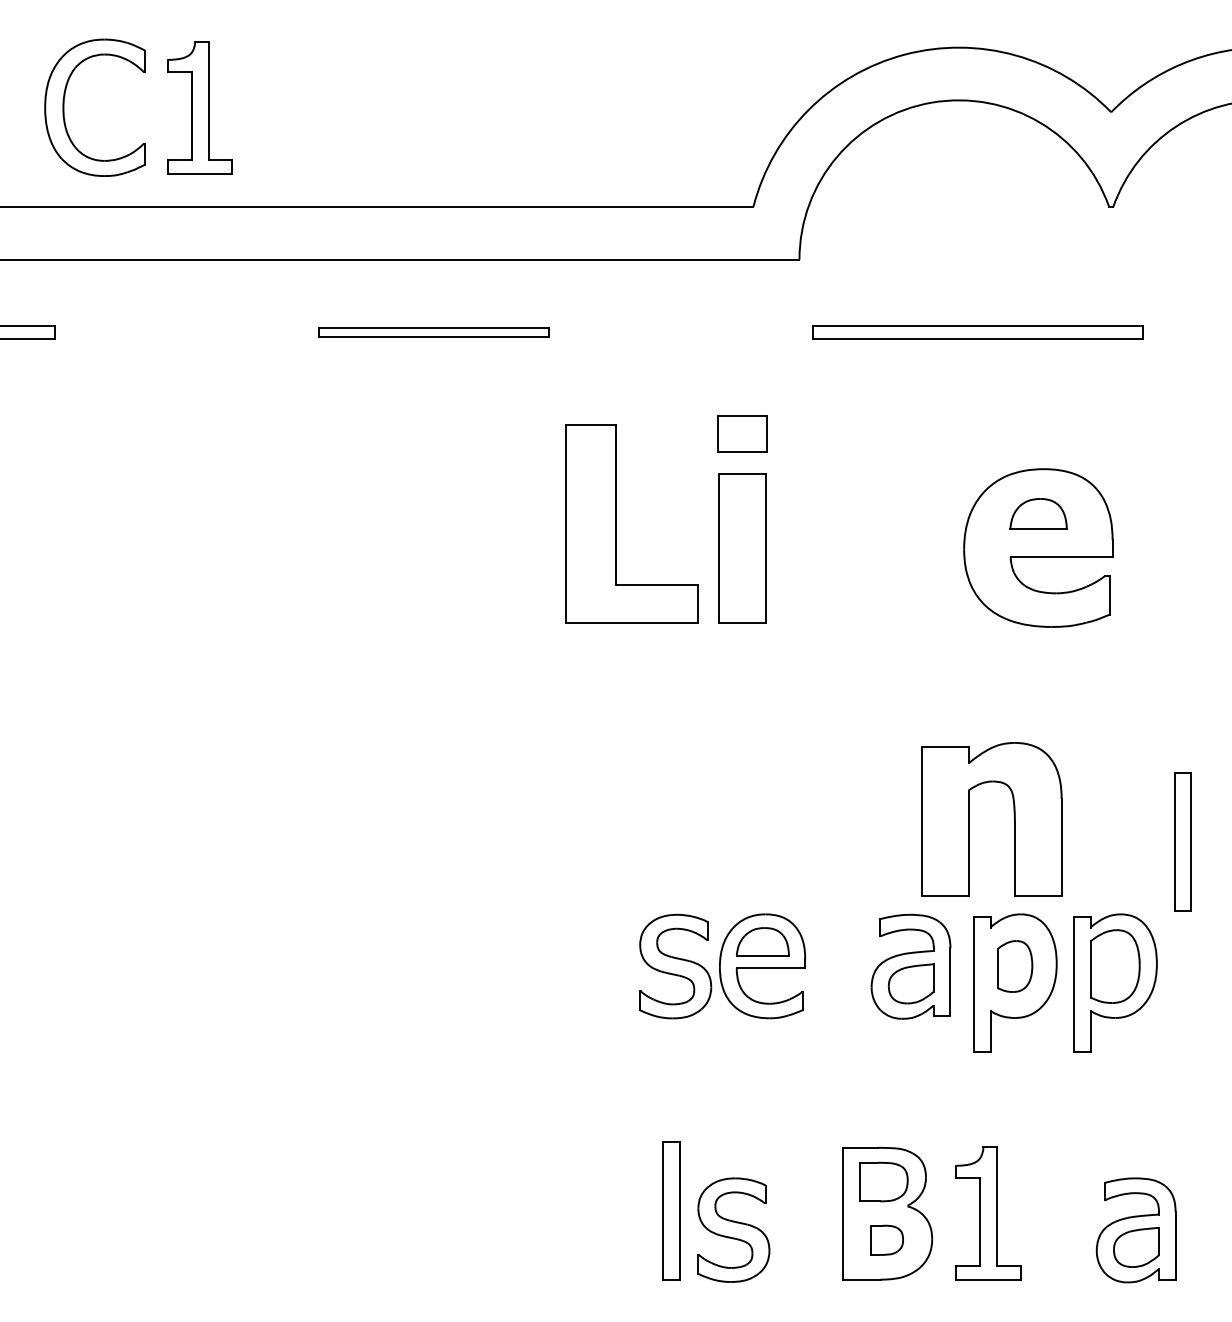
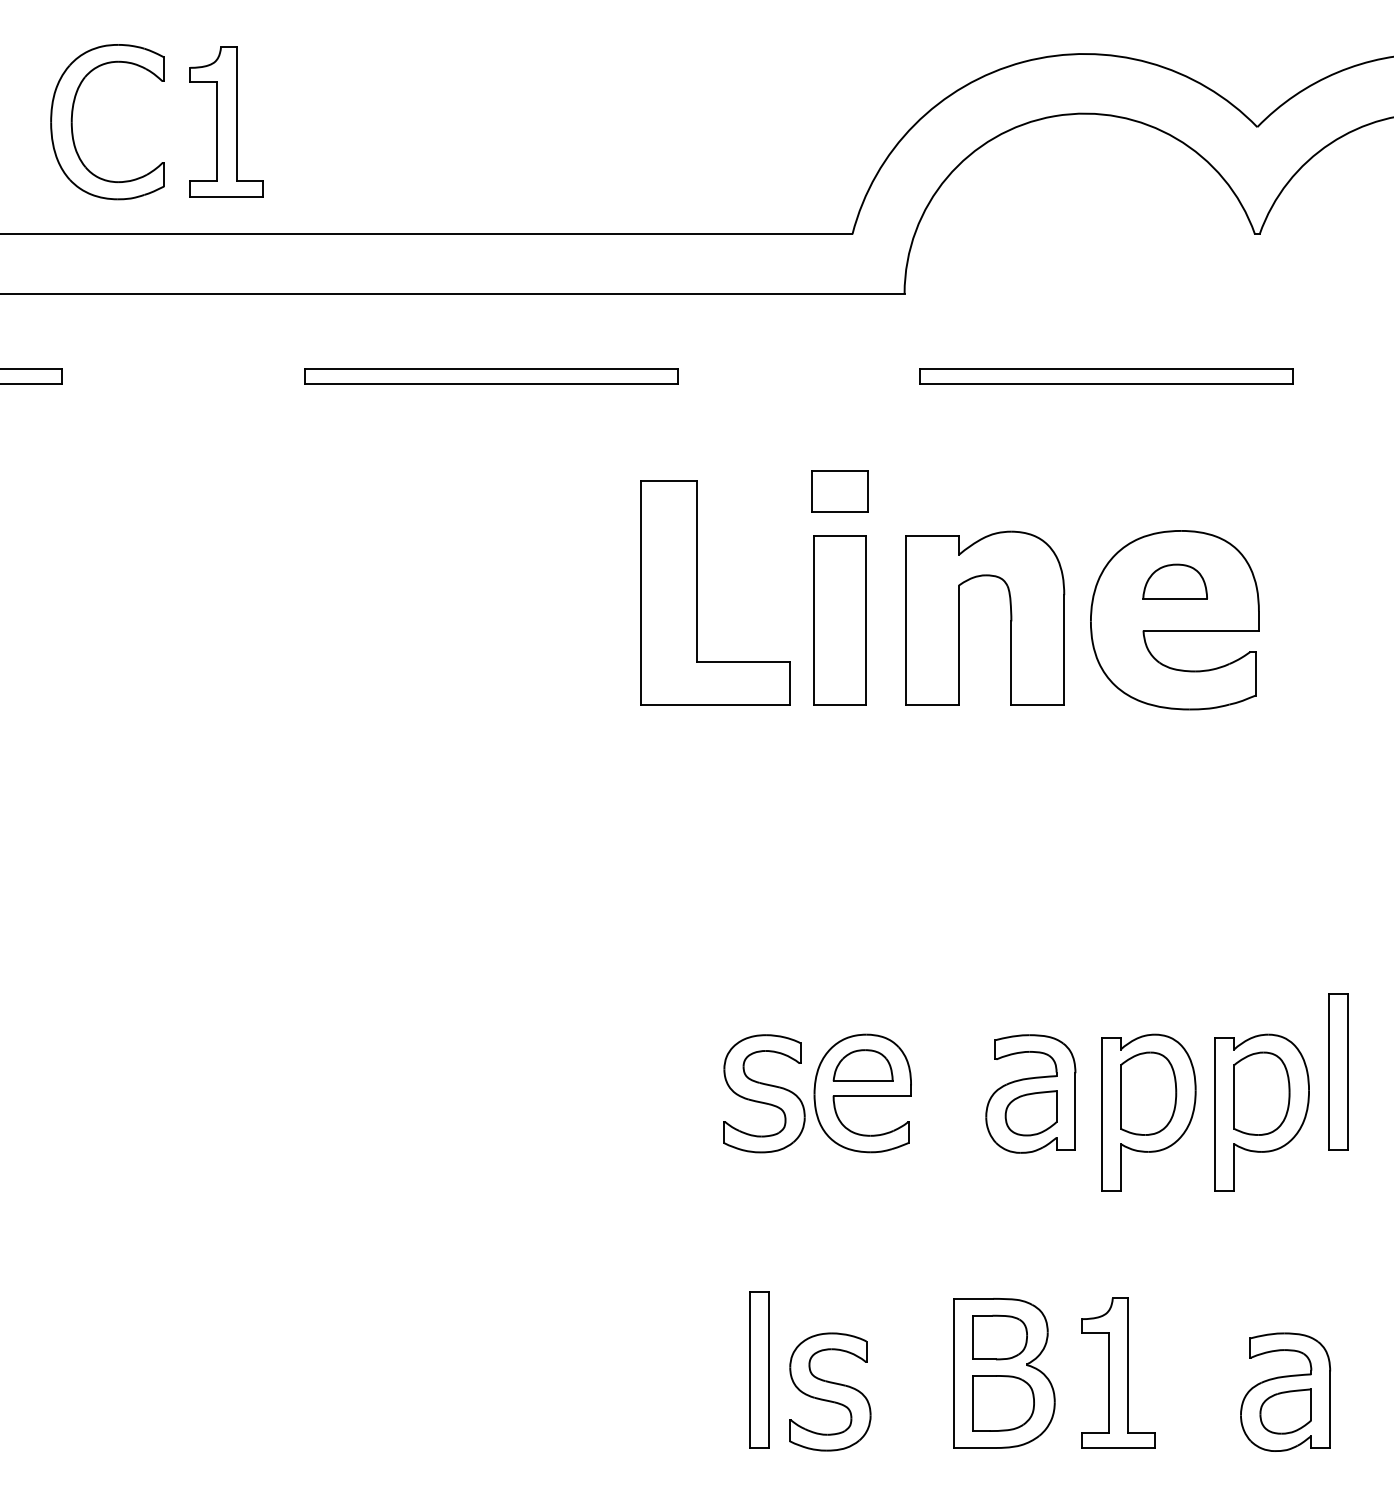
part: (434, 332) -> (491, 376), size x1.43
part: (1014, 818) -> (1010, 617), moved
part: (1182, 841) -> (1338, 1071), moved
part: (1015, 966) -> (1148, 1093), size x1.43
part: (886, 1240) -> (1003, 1403), size x1.67

